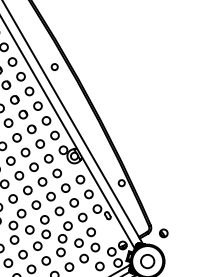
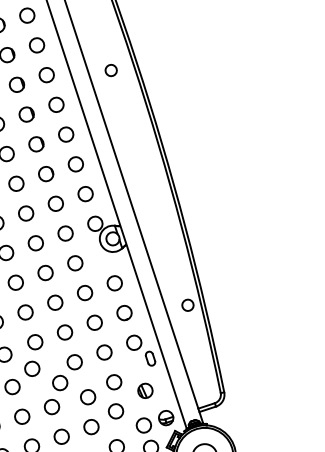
part: (163, 233) -> (144, 390), moved

